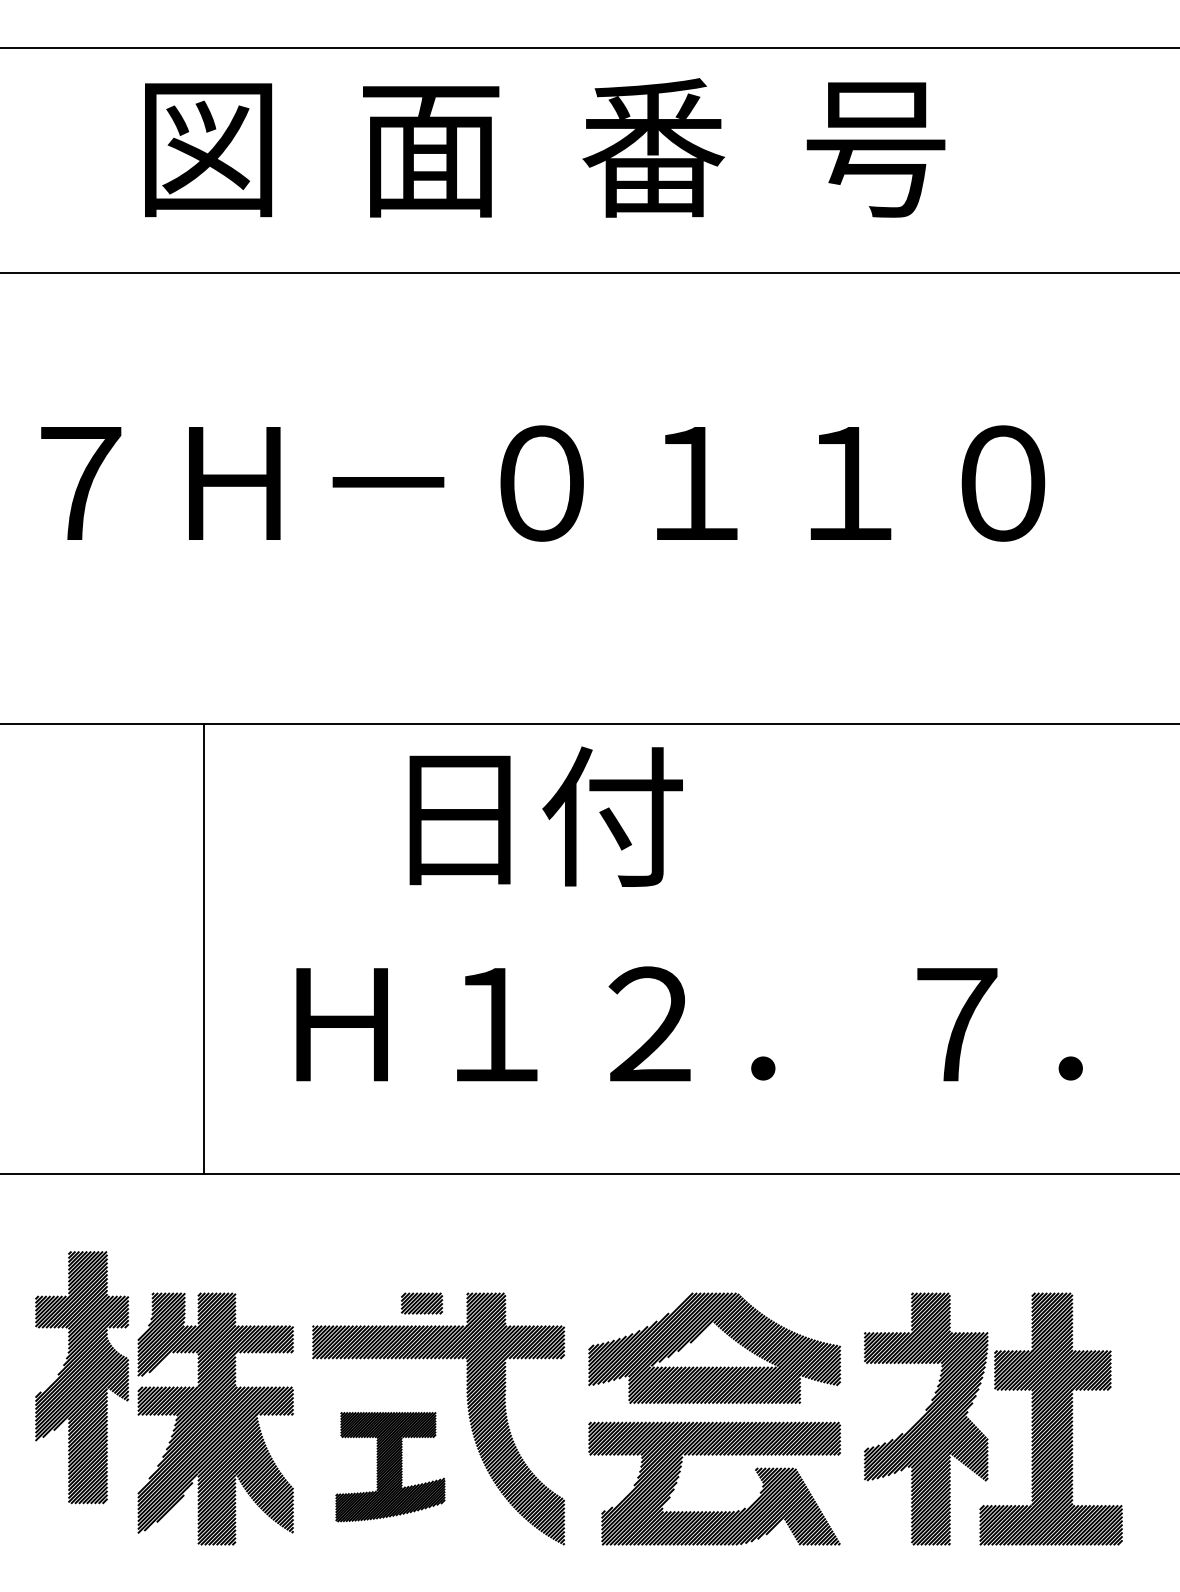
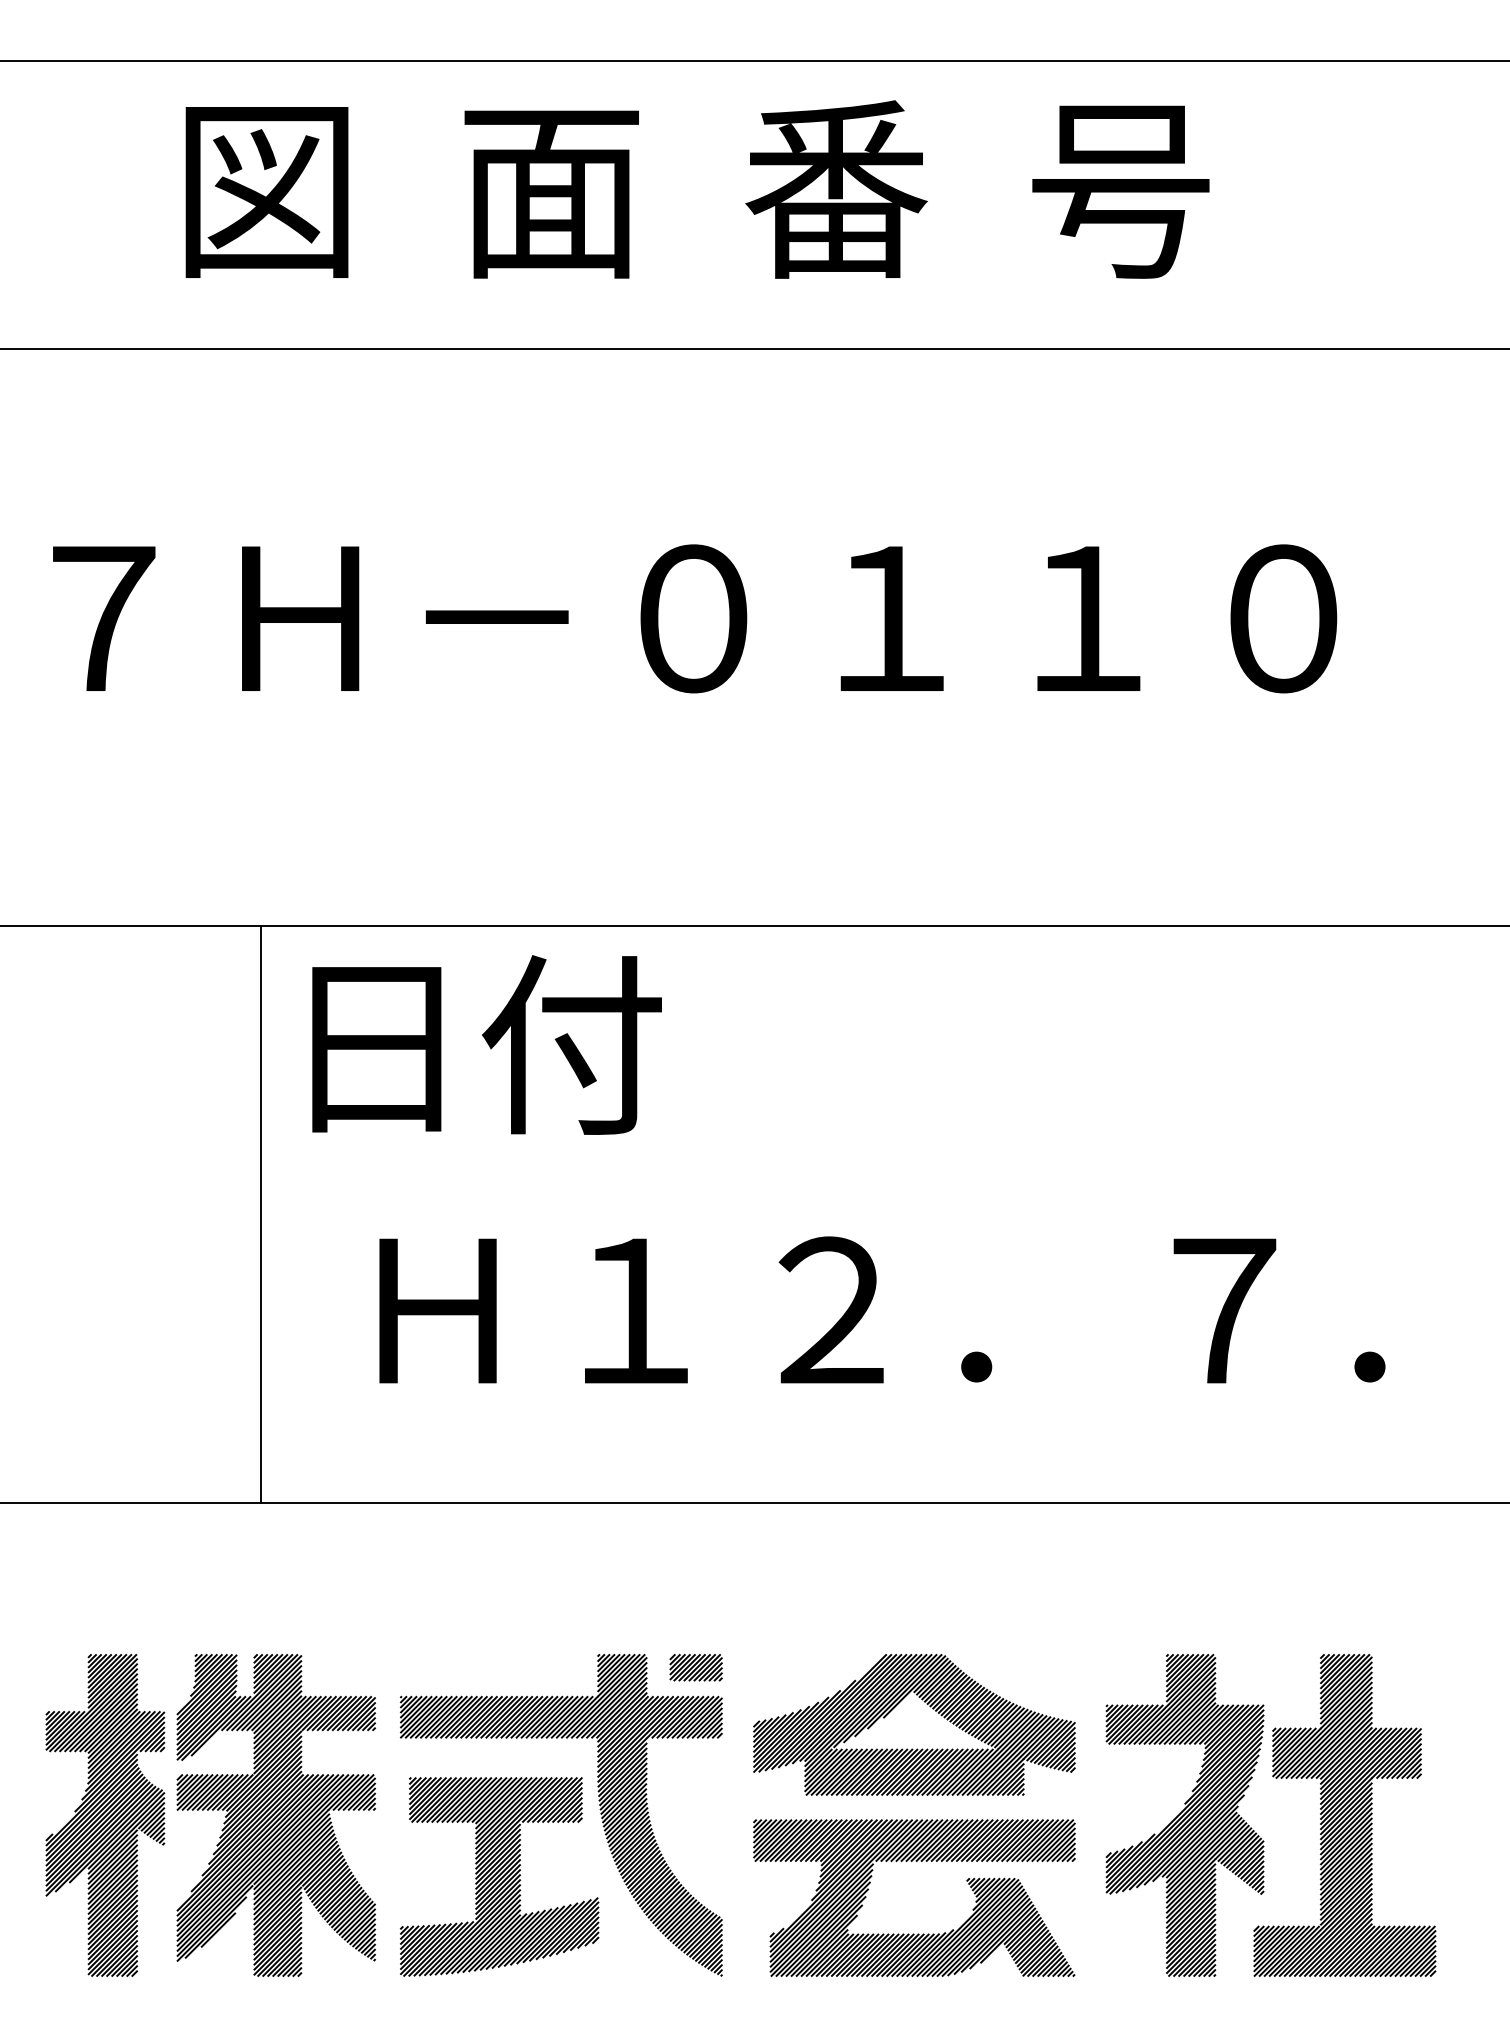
text: (545, 816) -> (486, 1044), moved
part: (421, 1303) -> (695, 1667), moved
part: (82, 1377) -> (105, 1815), moved
part: (390, 1466) -> (499, 1876), size x1.43

